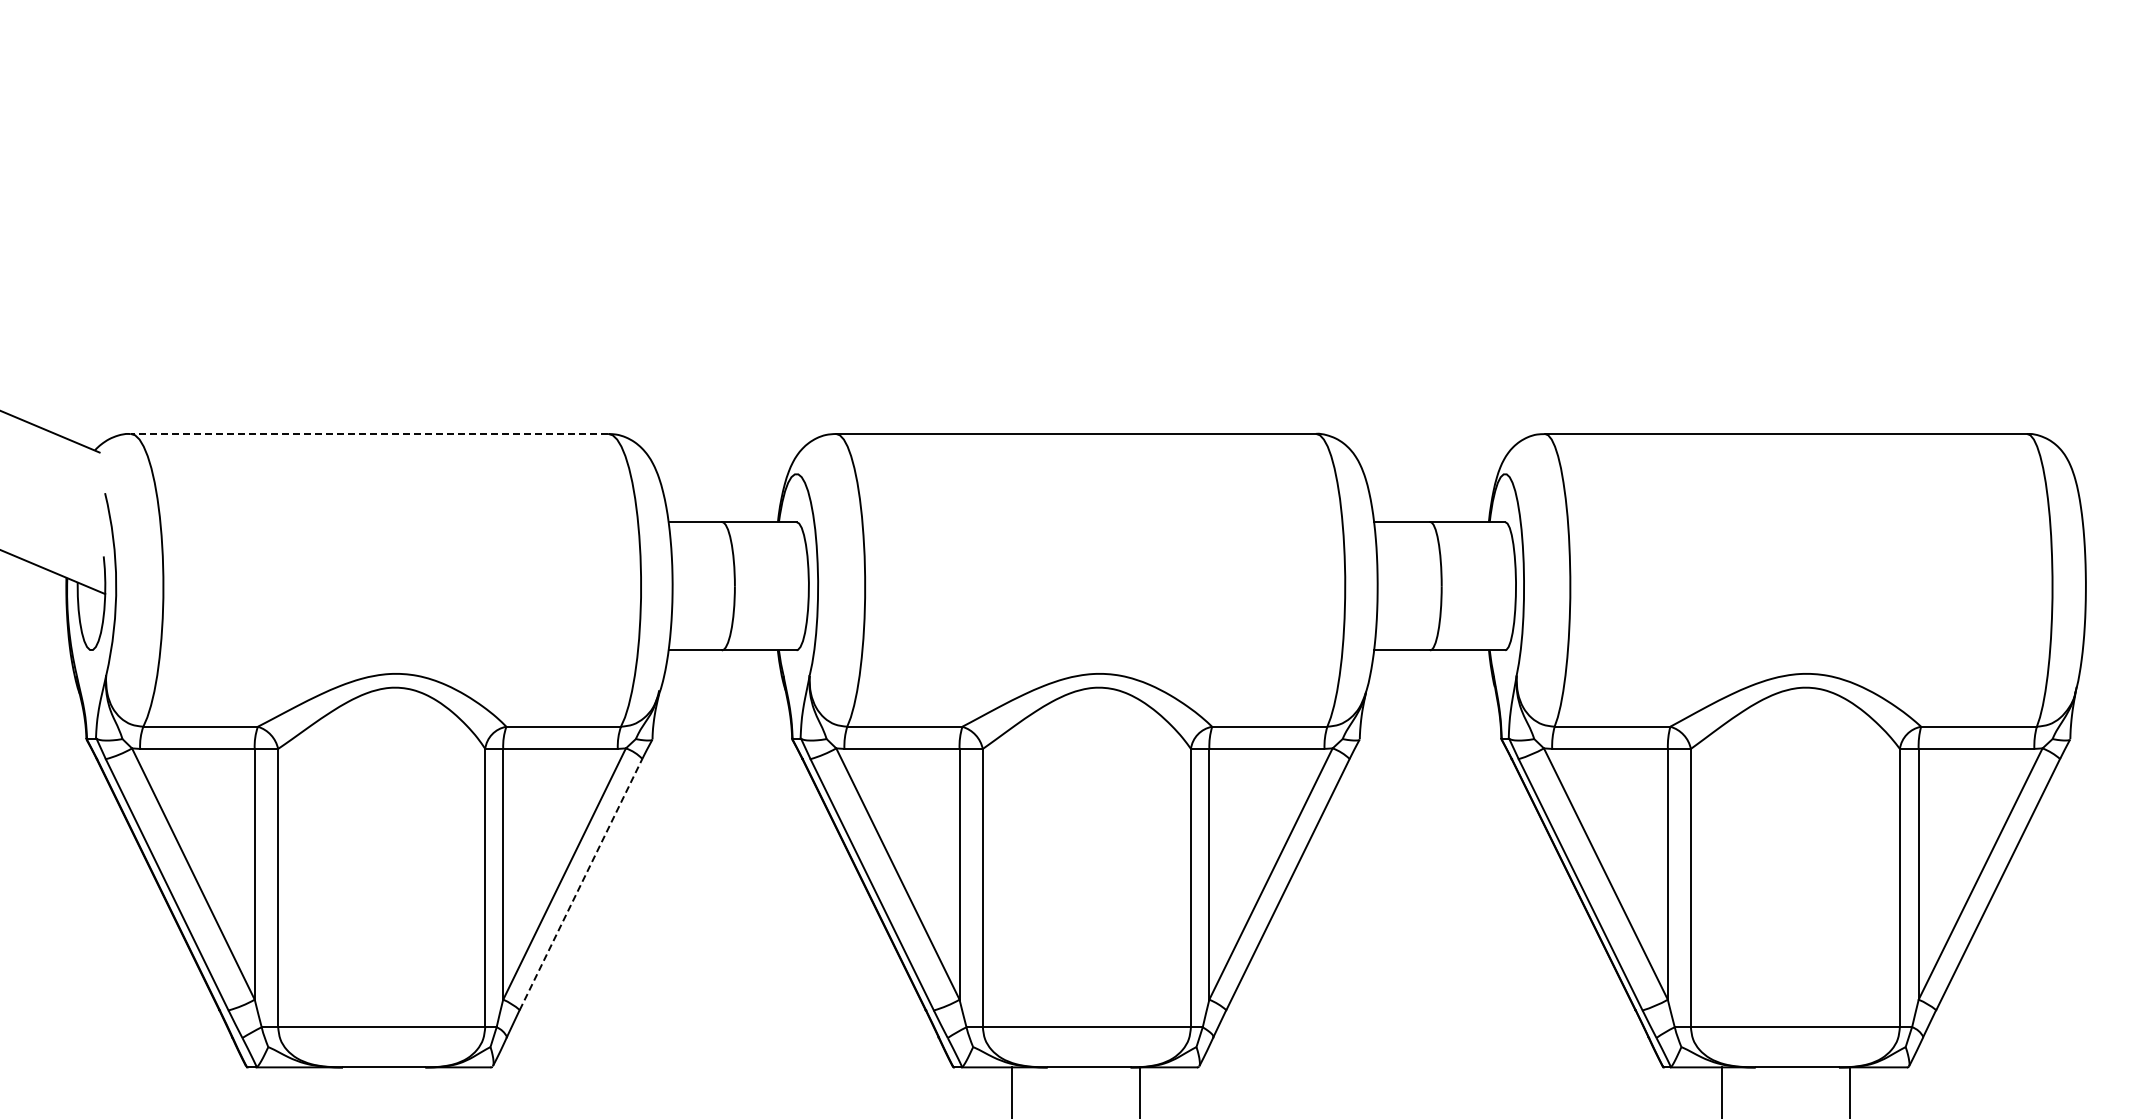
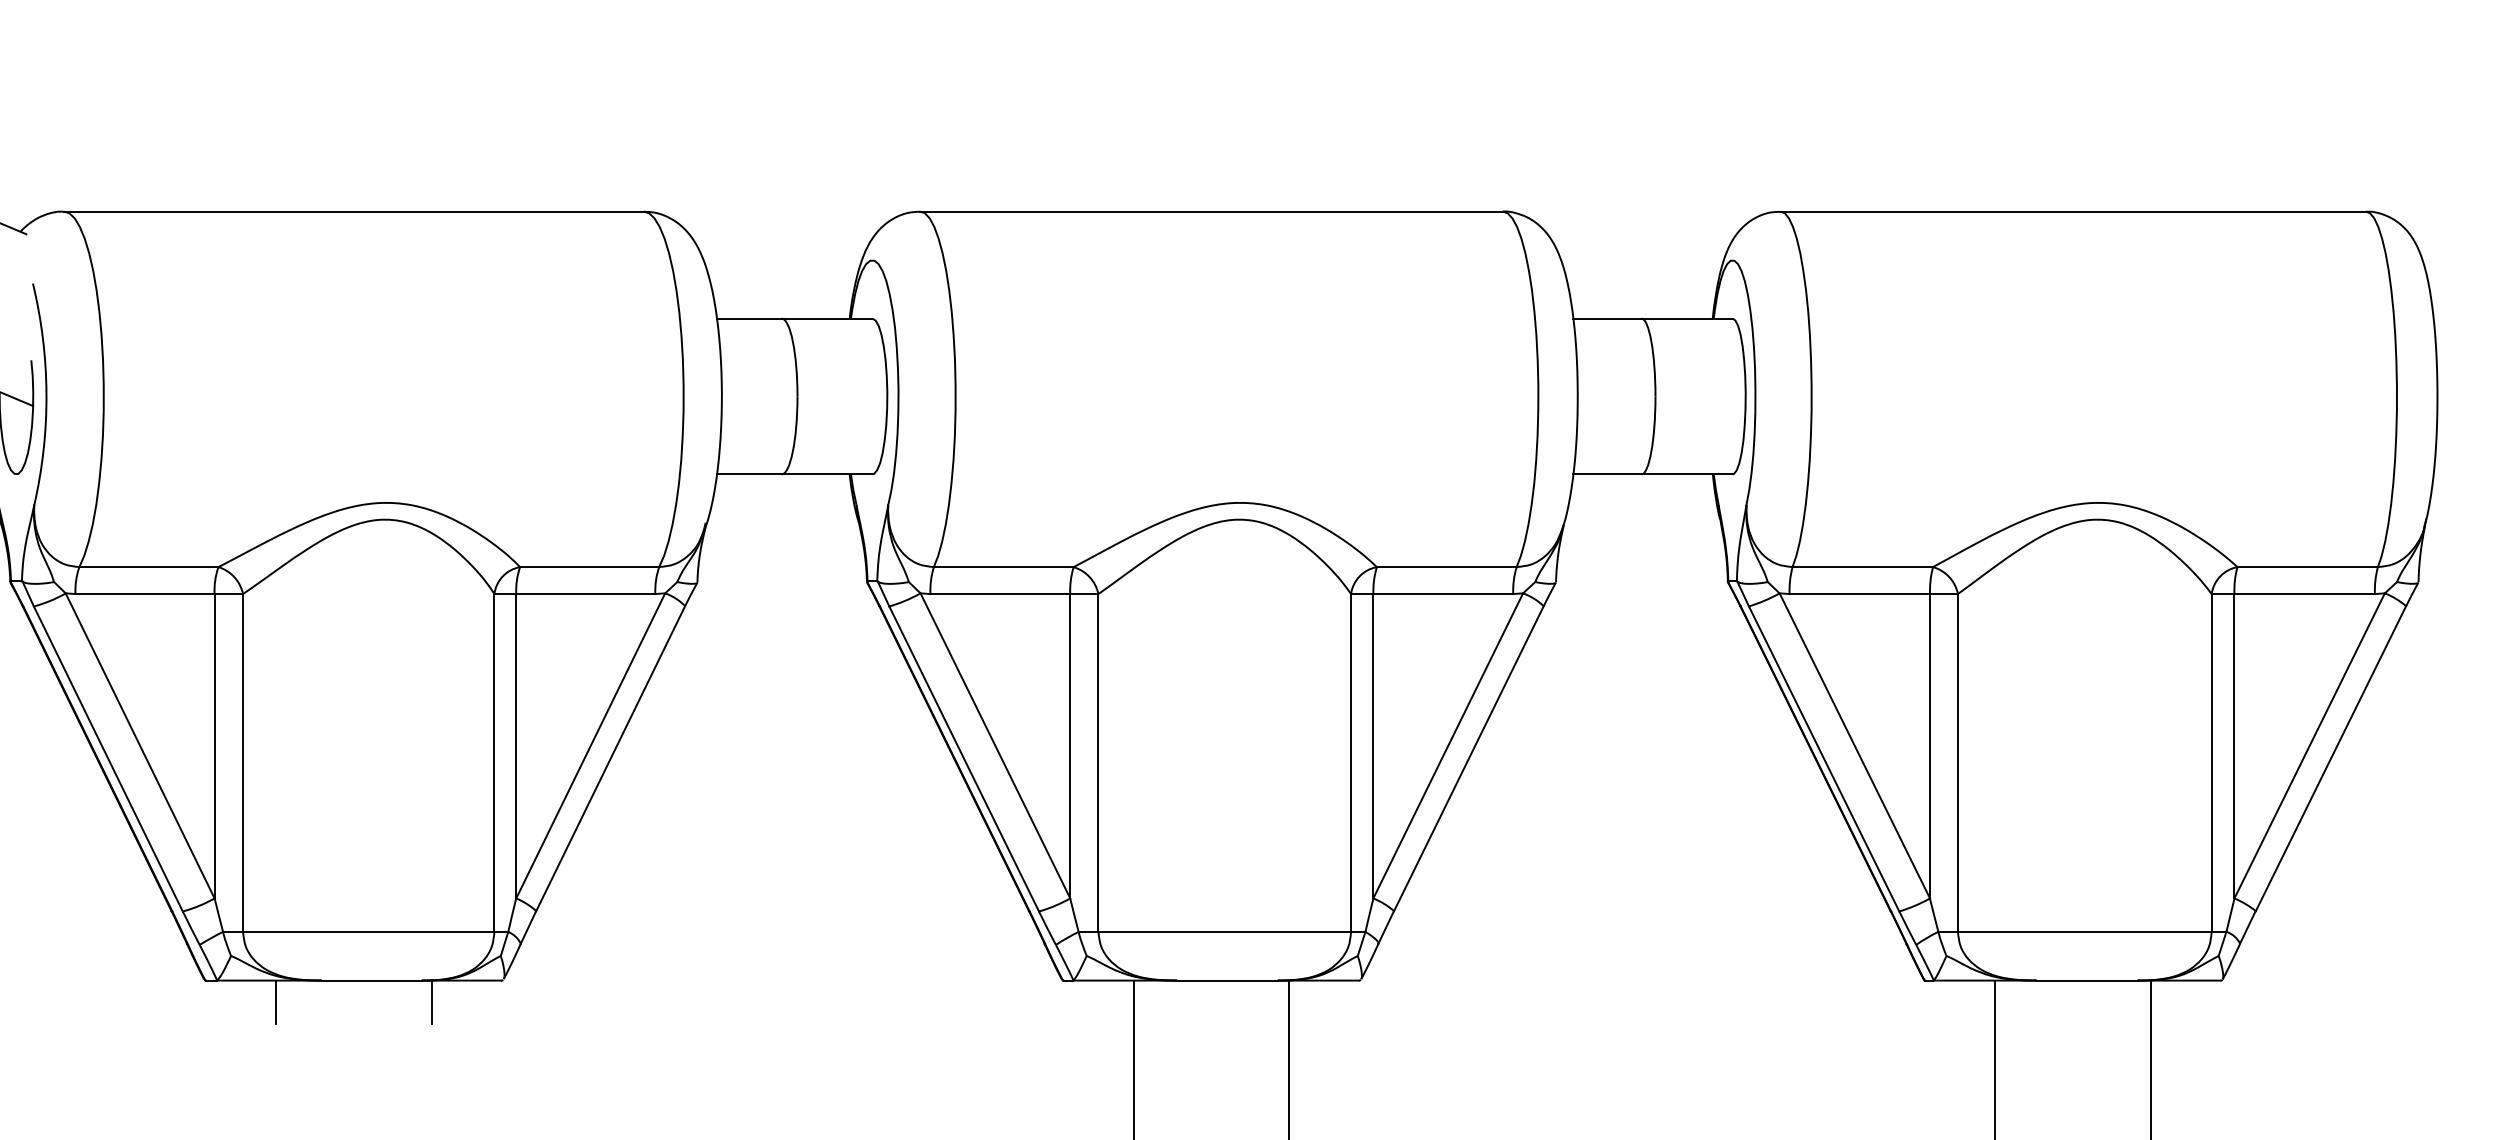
line: (369, 433) -> (353, 211), dashed -> solid
line: (581, 884) -> (611, 758), dashed -> solid
line: (305, 1085) -> (276, 1002), added
line: (433, 1085) -> (431, 1002), added

